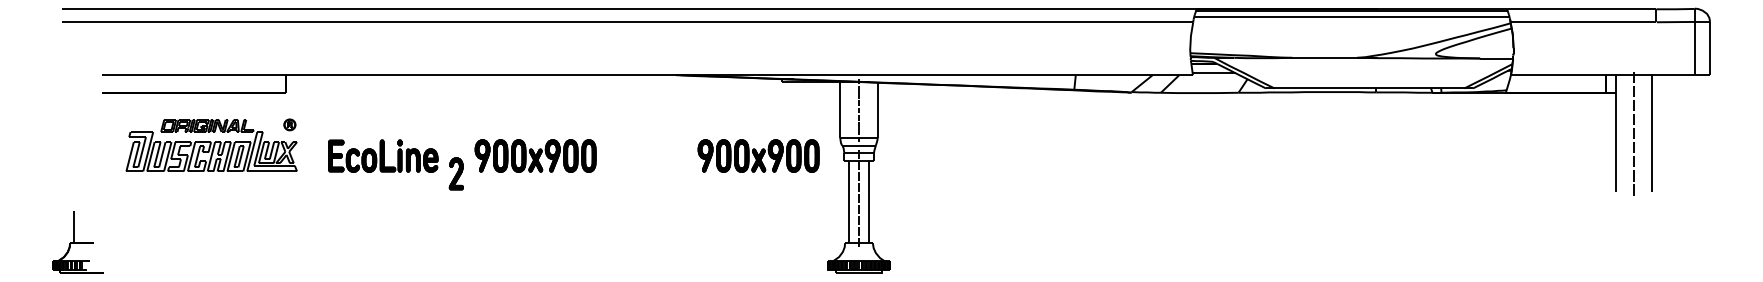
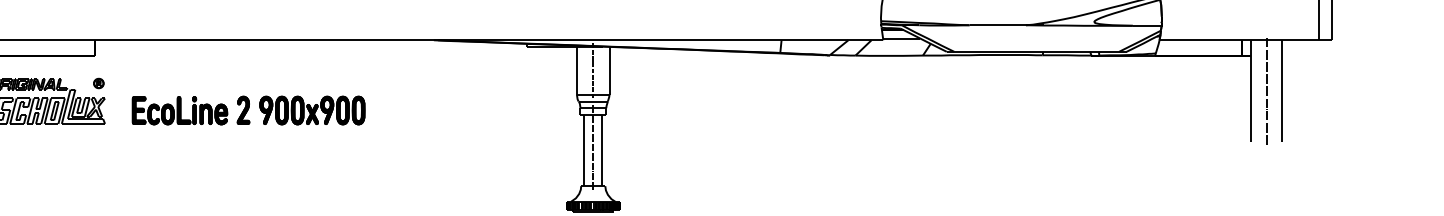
part: (758, 155) -> (505, 110), removed
part: (455, 173) -> (242, 110), moved

